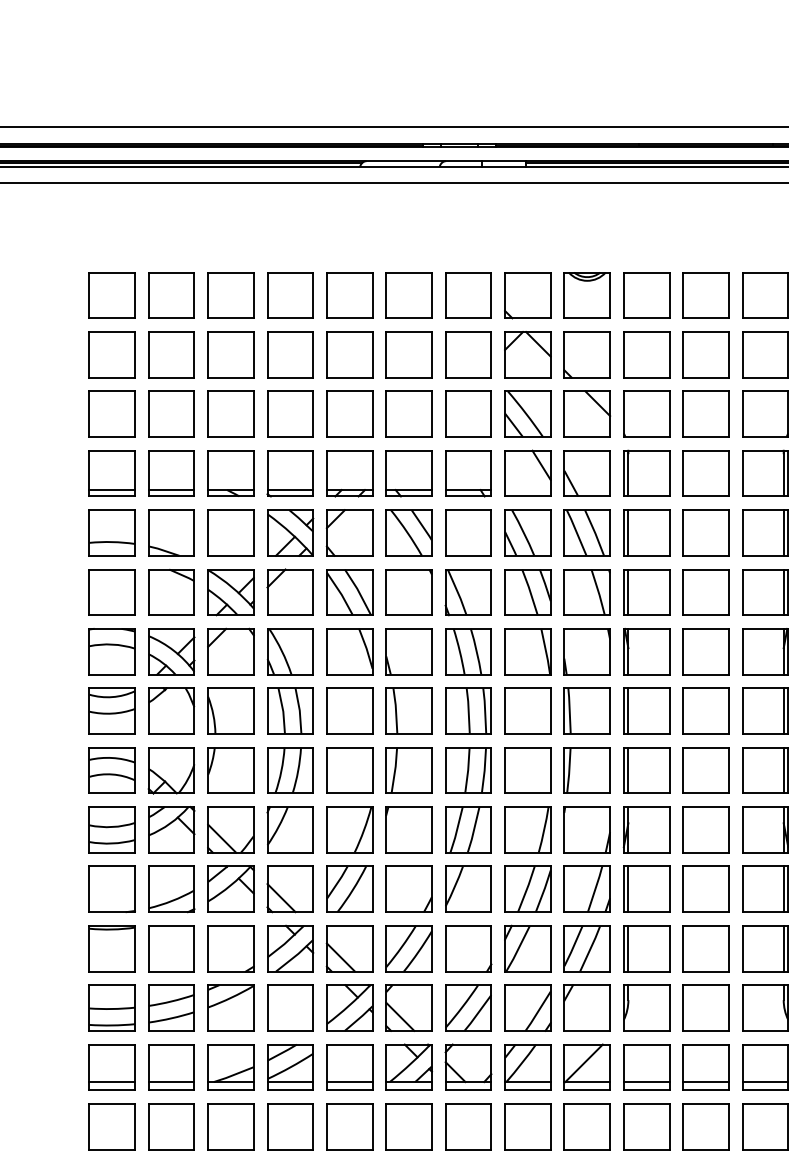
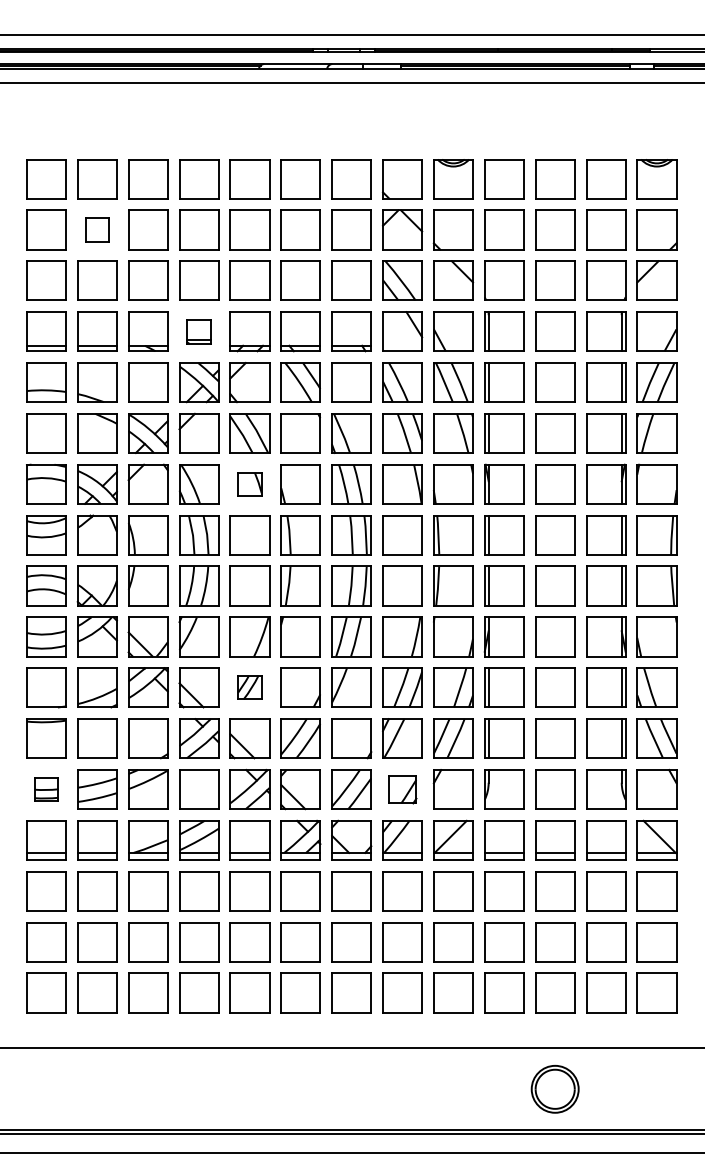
part: (171, 354) -> (97, 229), size x0.6
part: (289, 473) -> (198, 331), size x0.6
part: (349, 651) -> (249, 484), size x0.6
part: (349, 888) -> (249, 687), size x0.6
part: (112, 1007) -> (46, 789), size x0.6
part: (527, 1007) -> (402, 789), size x0.7

